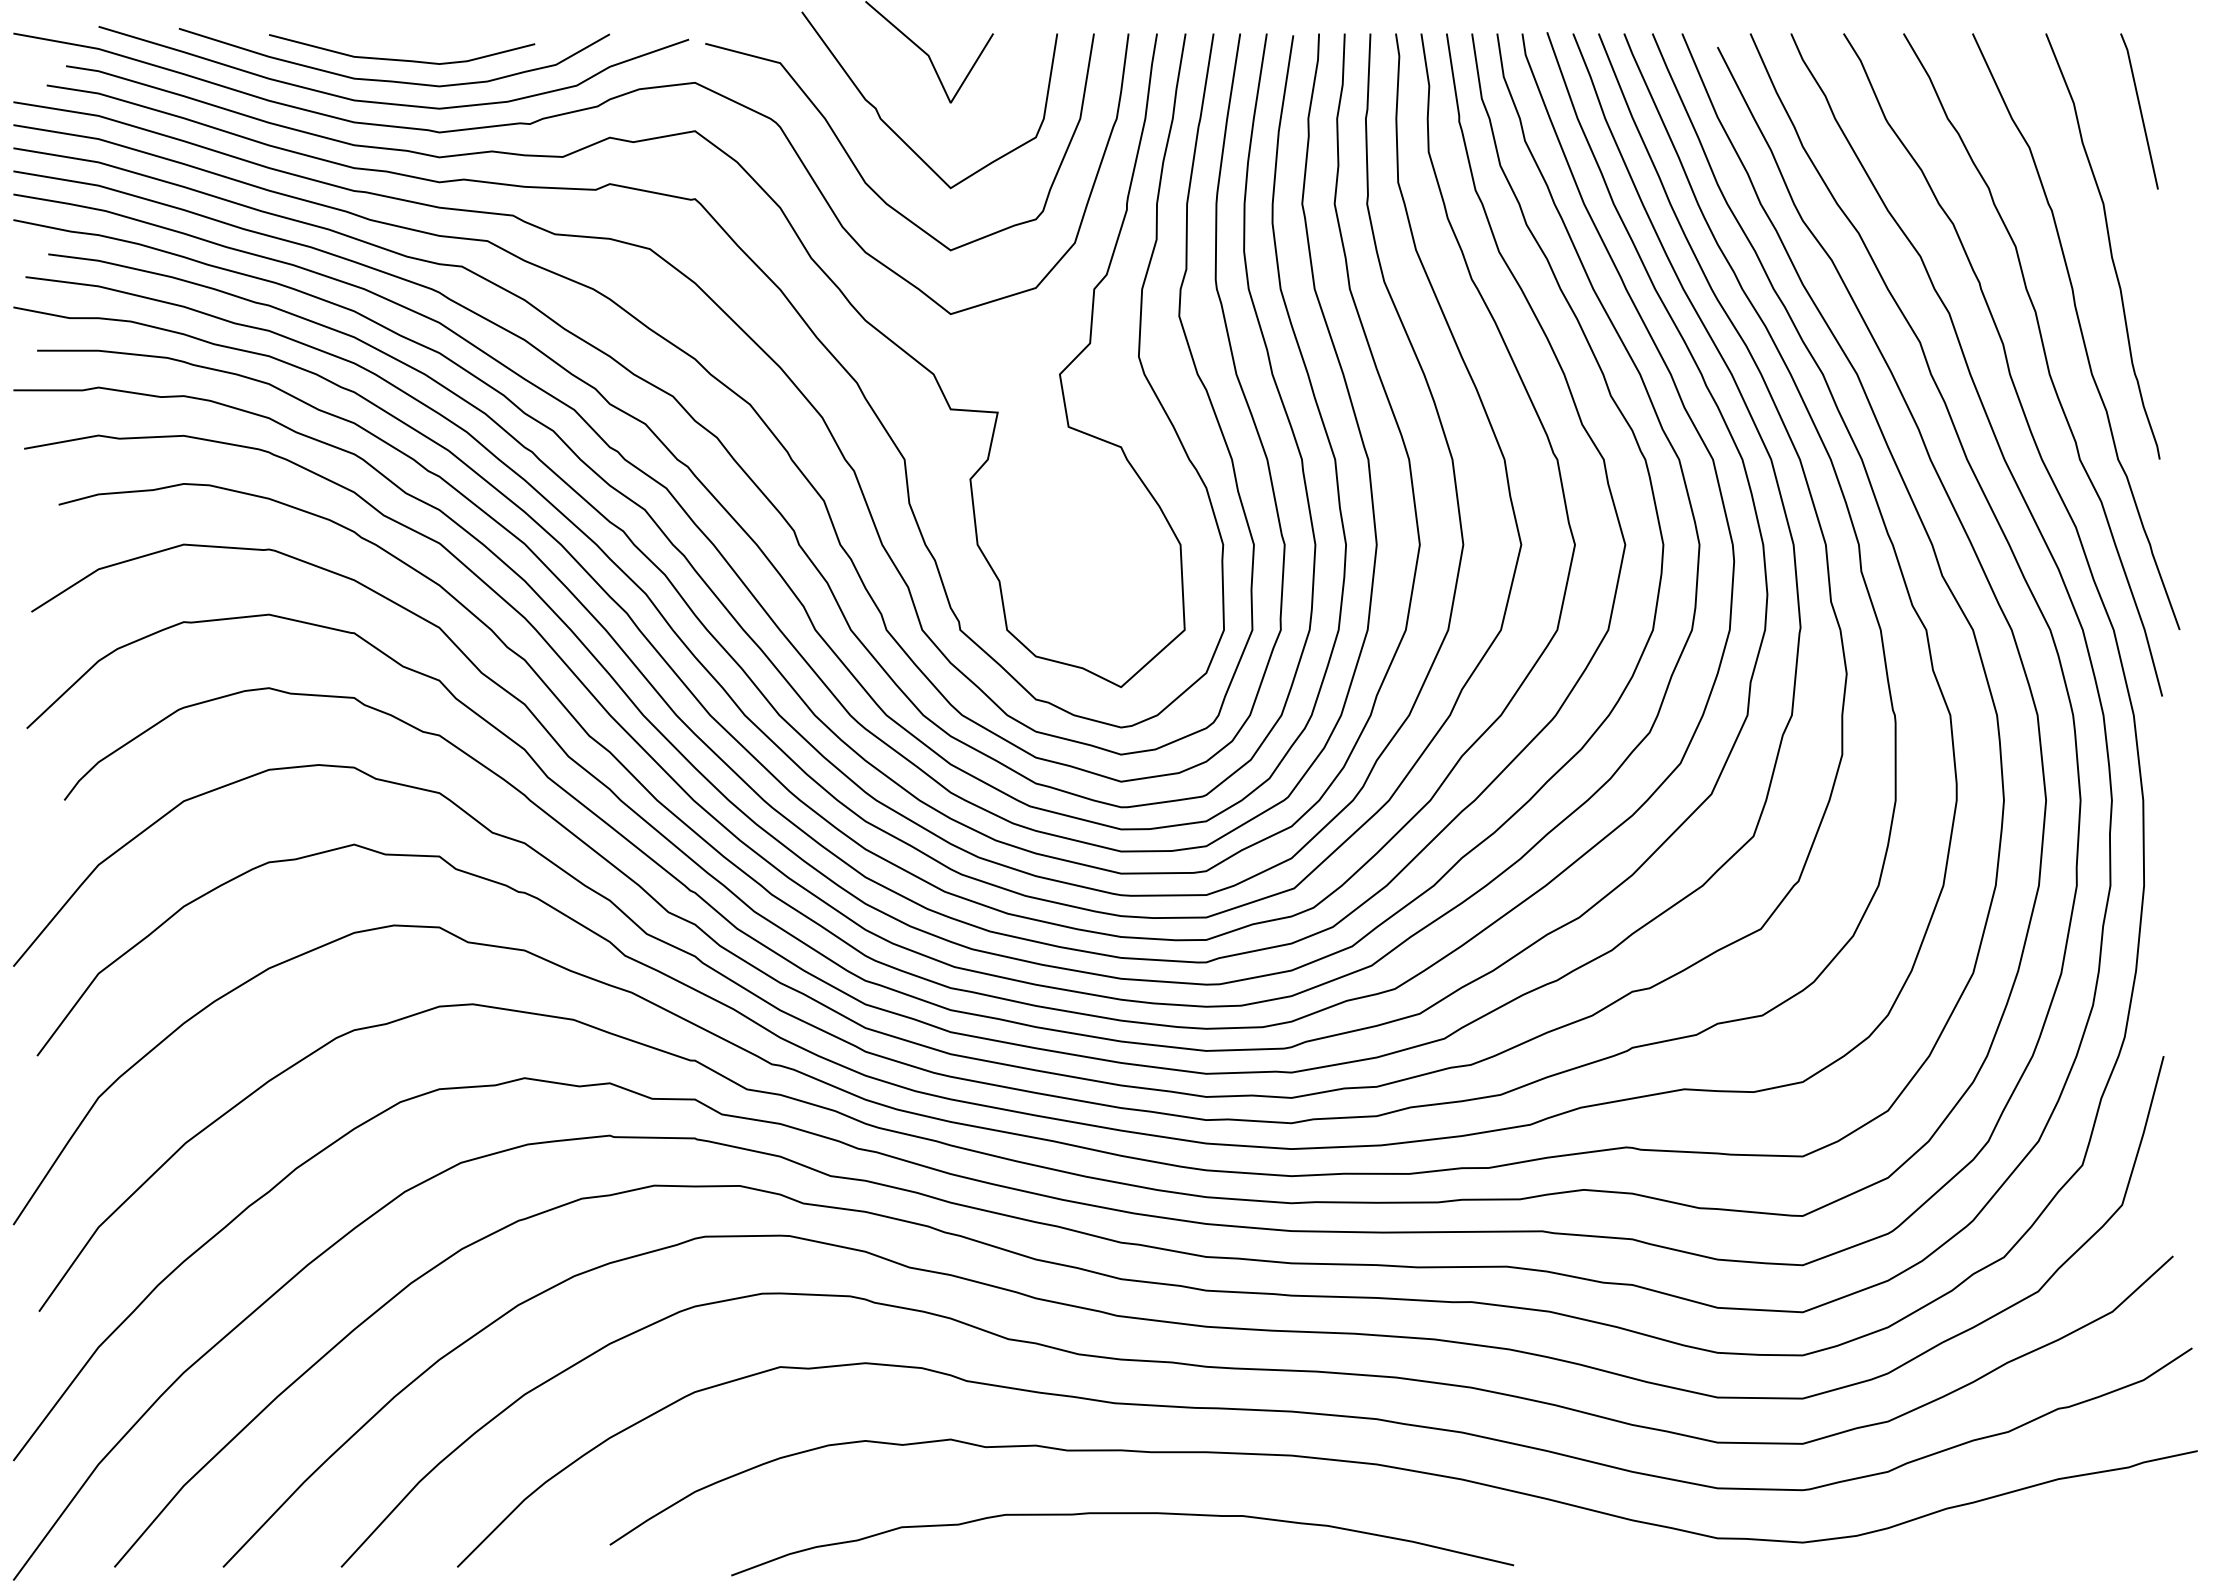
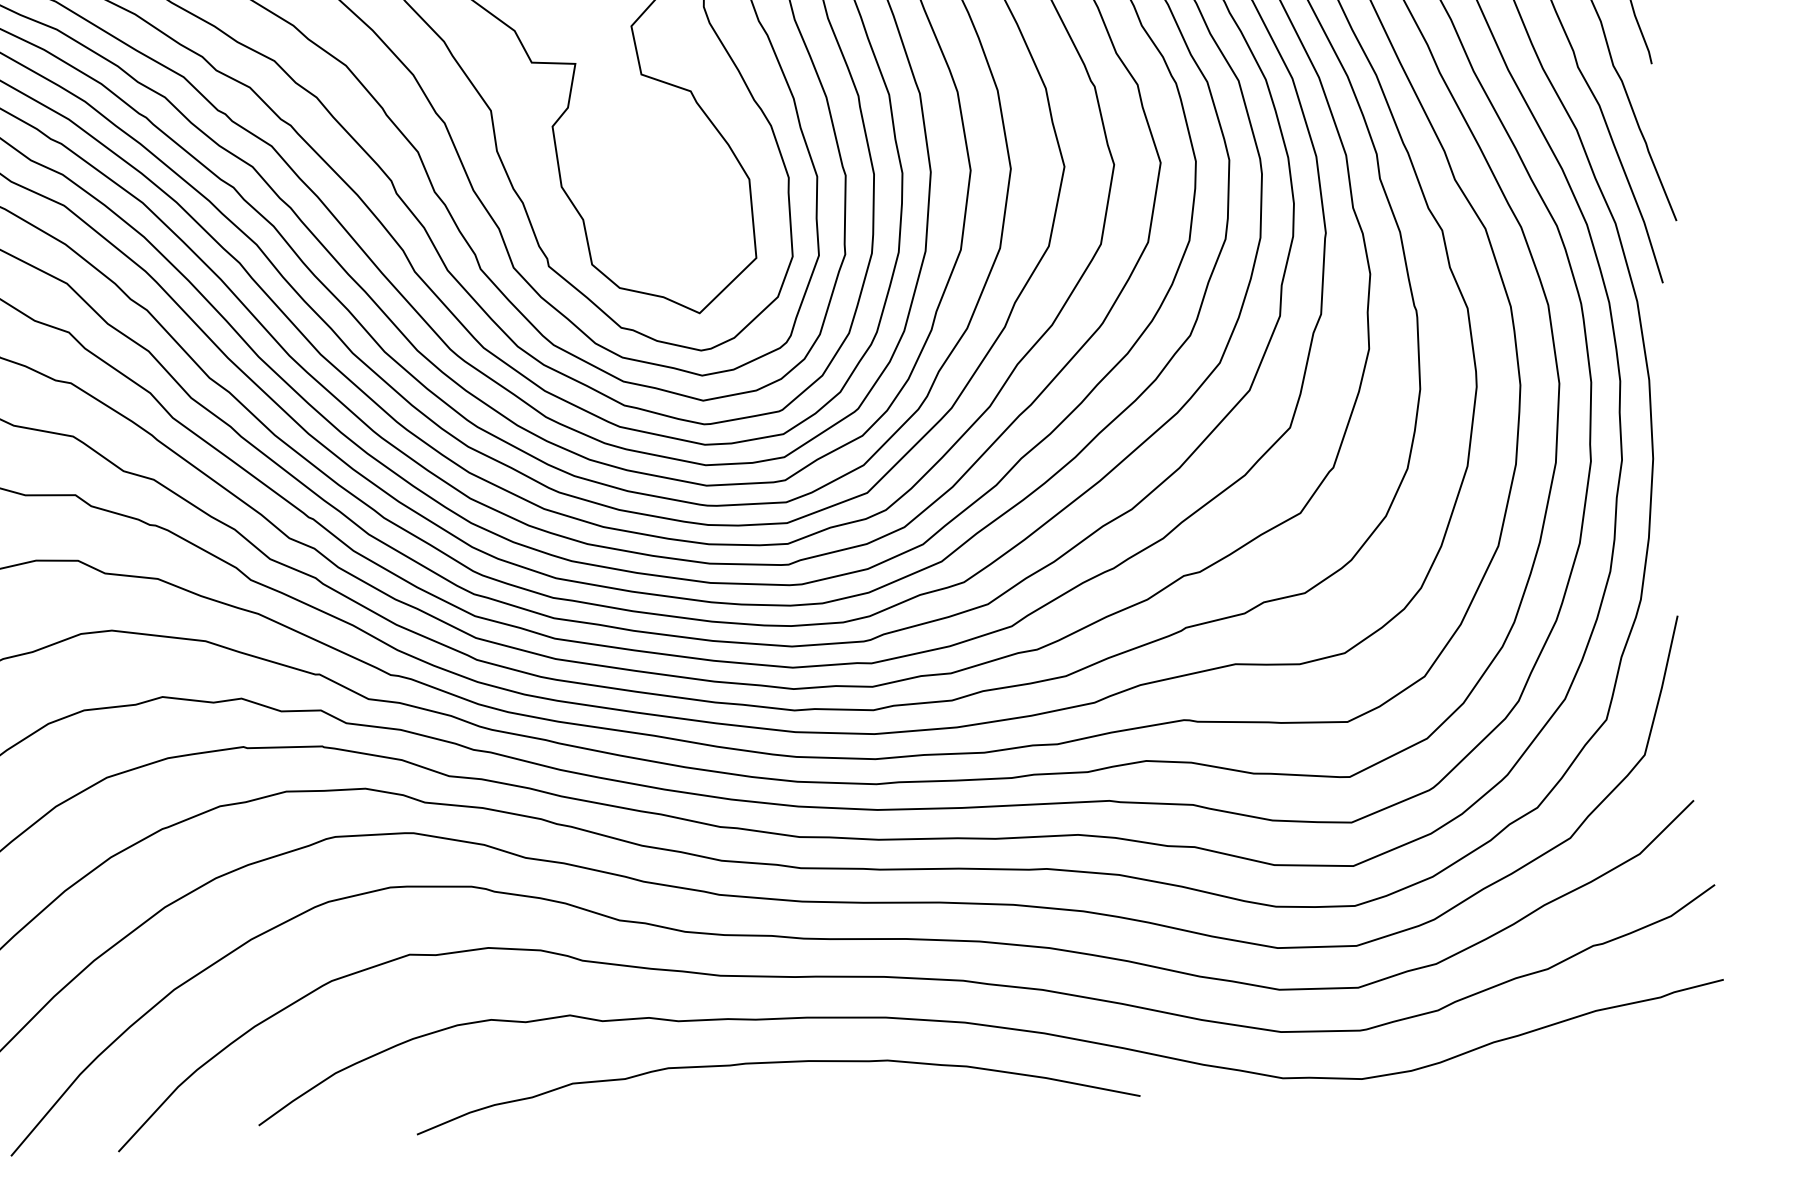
curve: (1122, 1514) -> (776, 1063), moved

